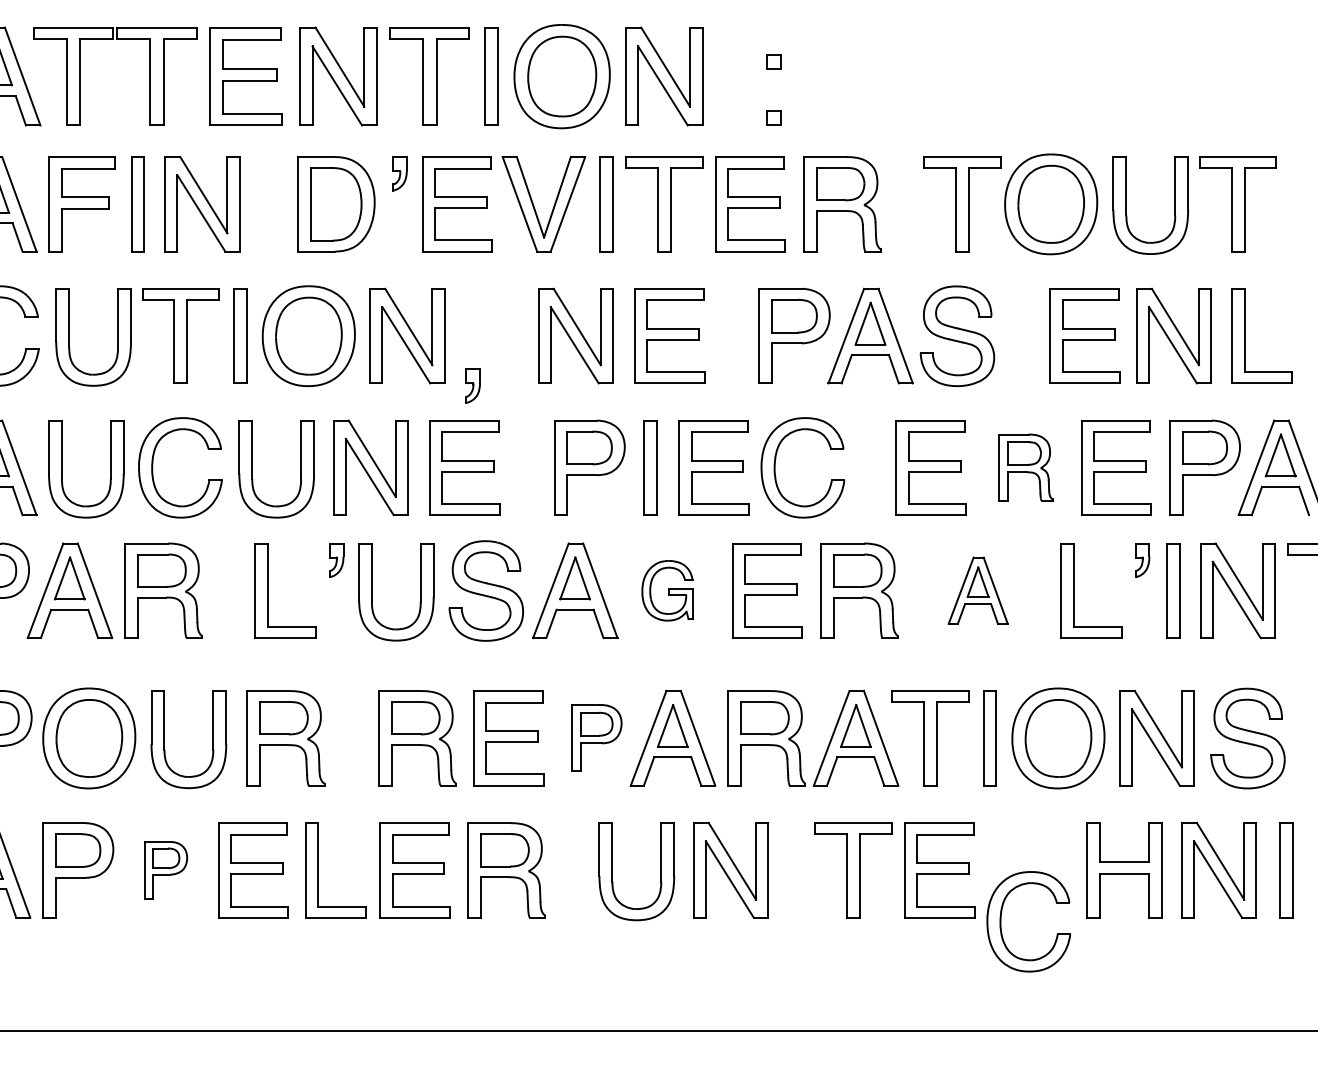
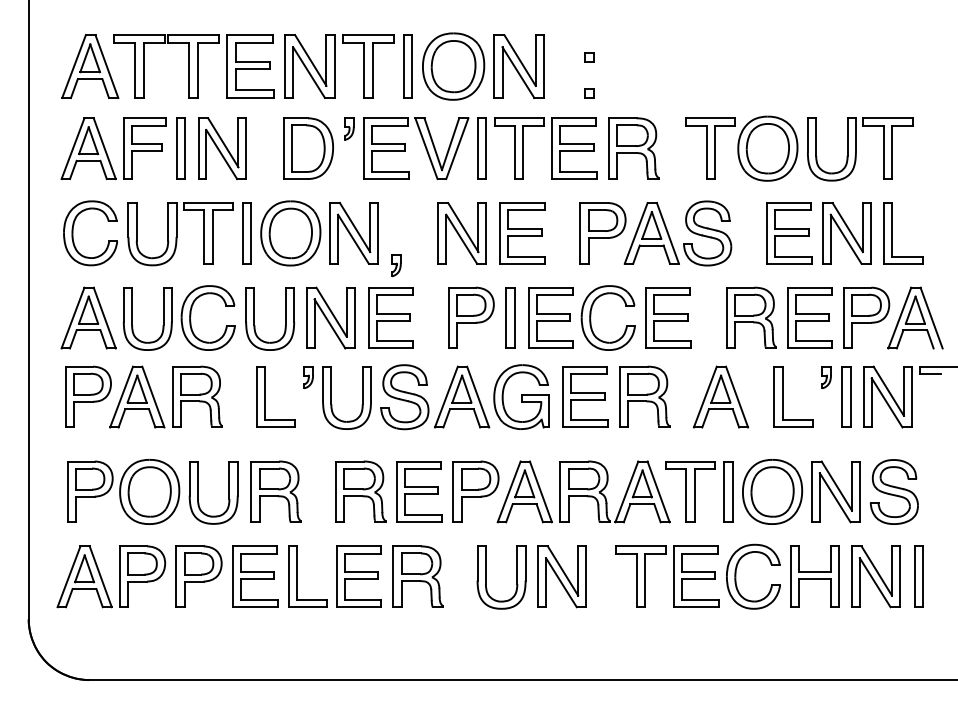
part: (930, 466) -> (668, 317), moved
part: (1025, 466) -> (751, 317), size x1.43
part: (667, 589) -> (521, 396), size x1.67
part: (977, 589) -> (720, 396), size x1.43
part: (596, 737) -> (475, 491), size x1.43
part: (165, 869) -> (198, 576), size x1.67
part: (1002, 921) -> (736, 576), moved

